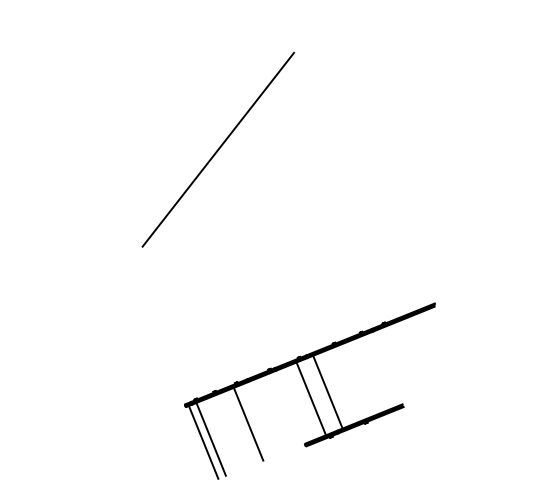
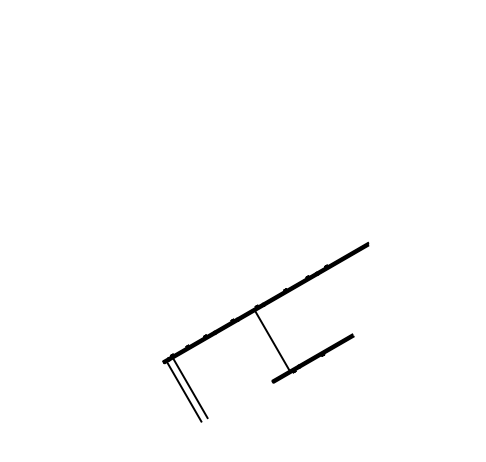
line: (218, 149) -> (161, 135), removed
line: (327, 391) -> (285, 332), removed
line: (248, 424) -> (220, 370), removed

